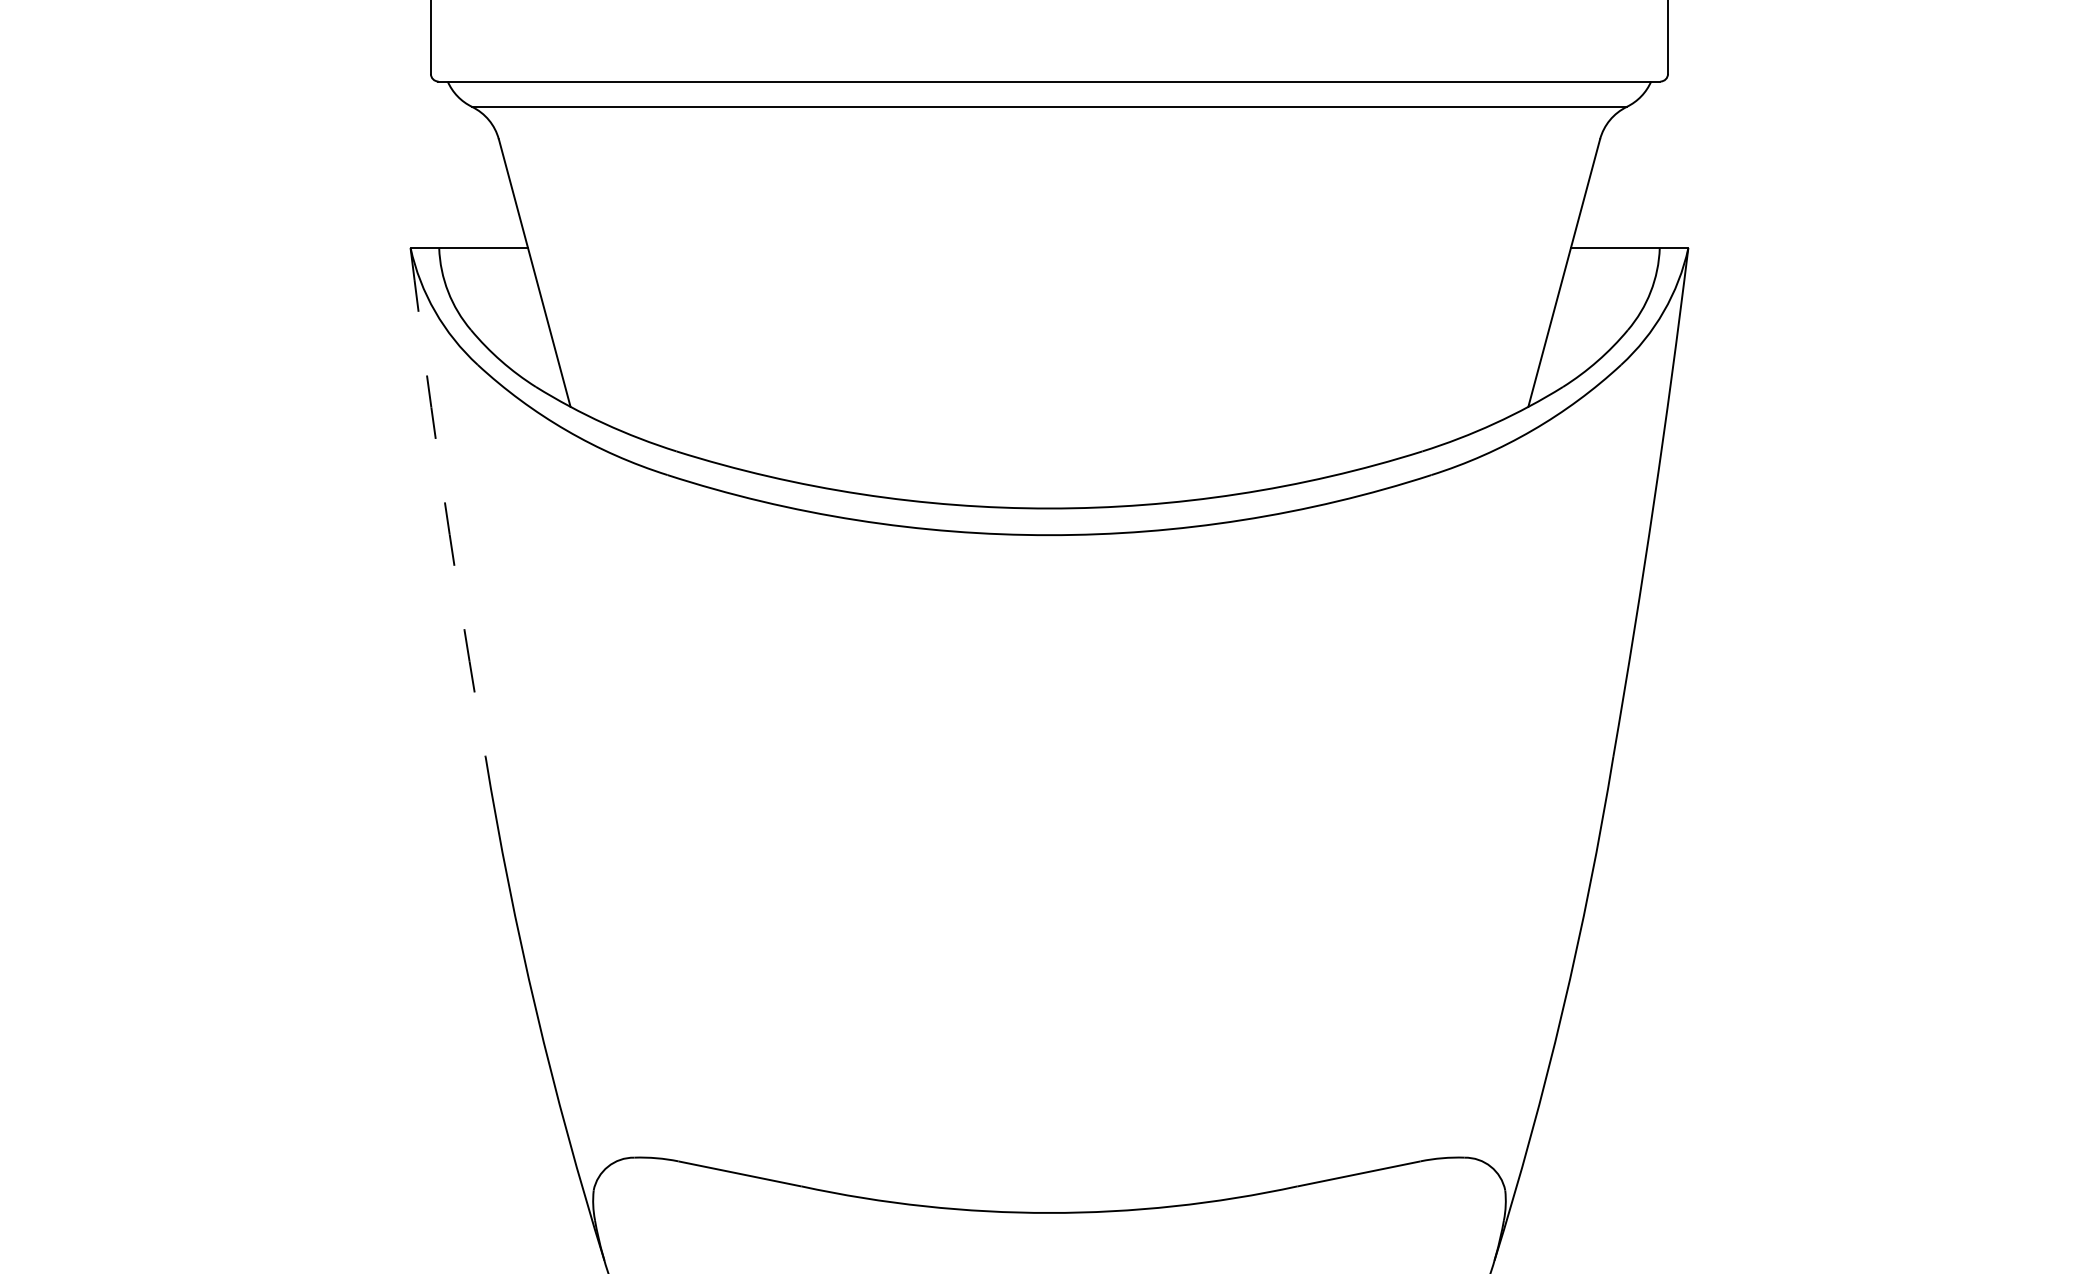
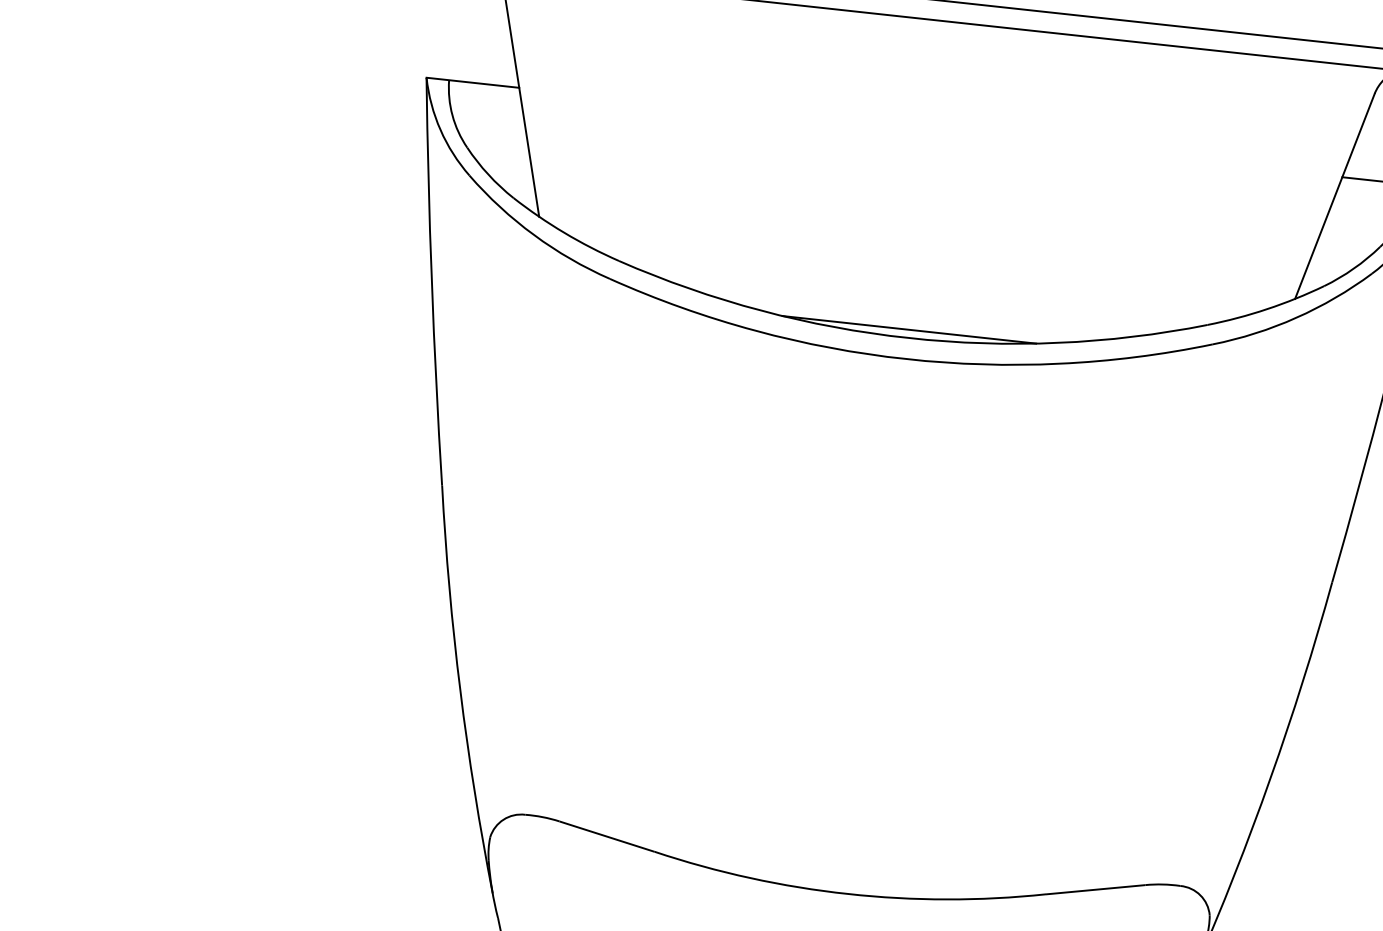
line: (1049, 498) -> (909, 330), added
arc: (445, 502) -> (432, 281), dashed -> solid

